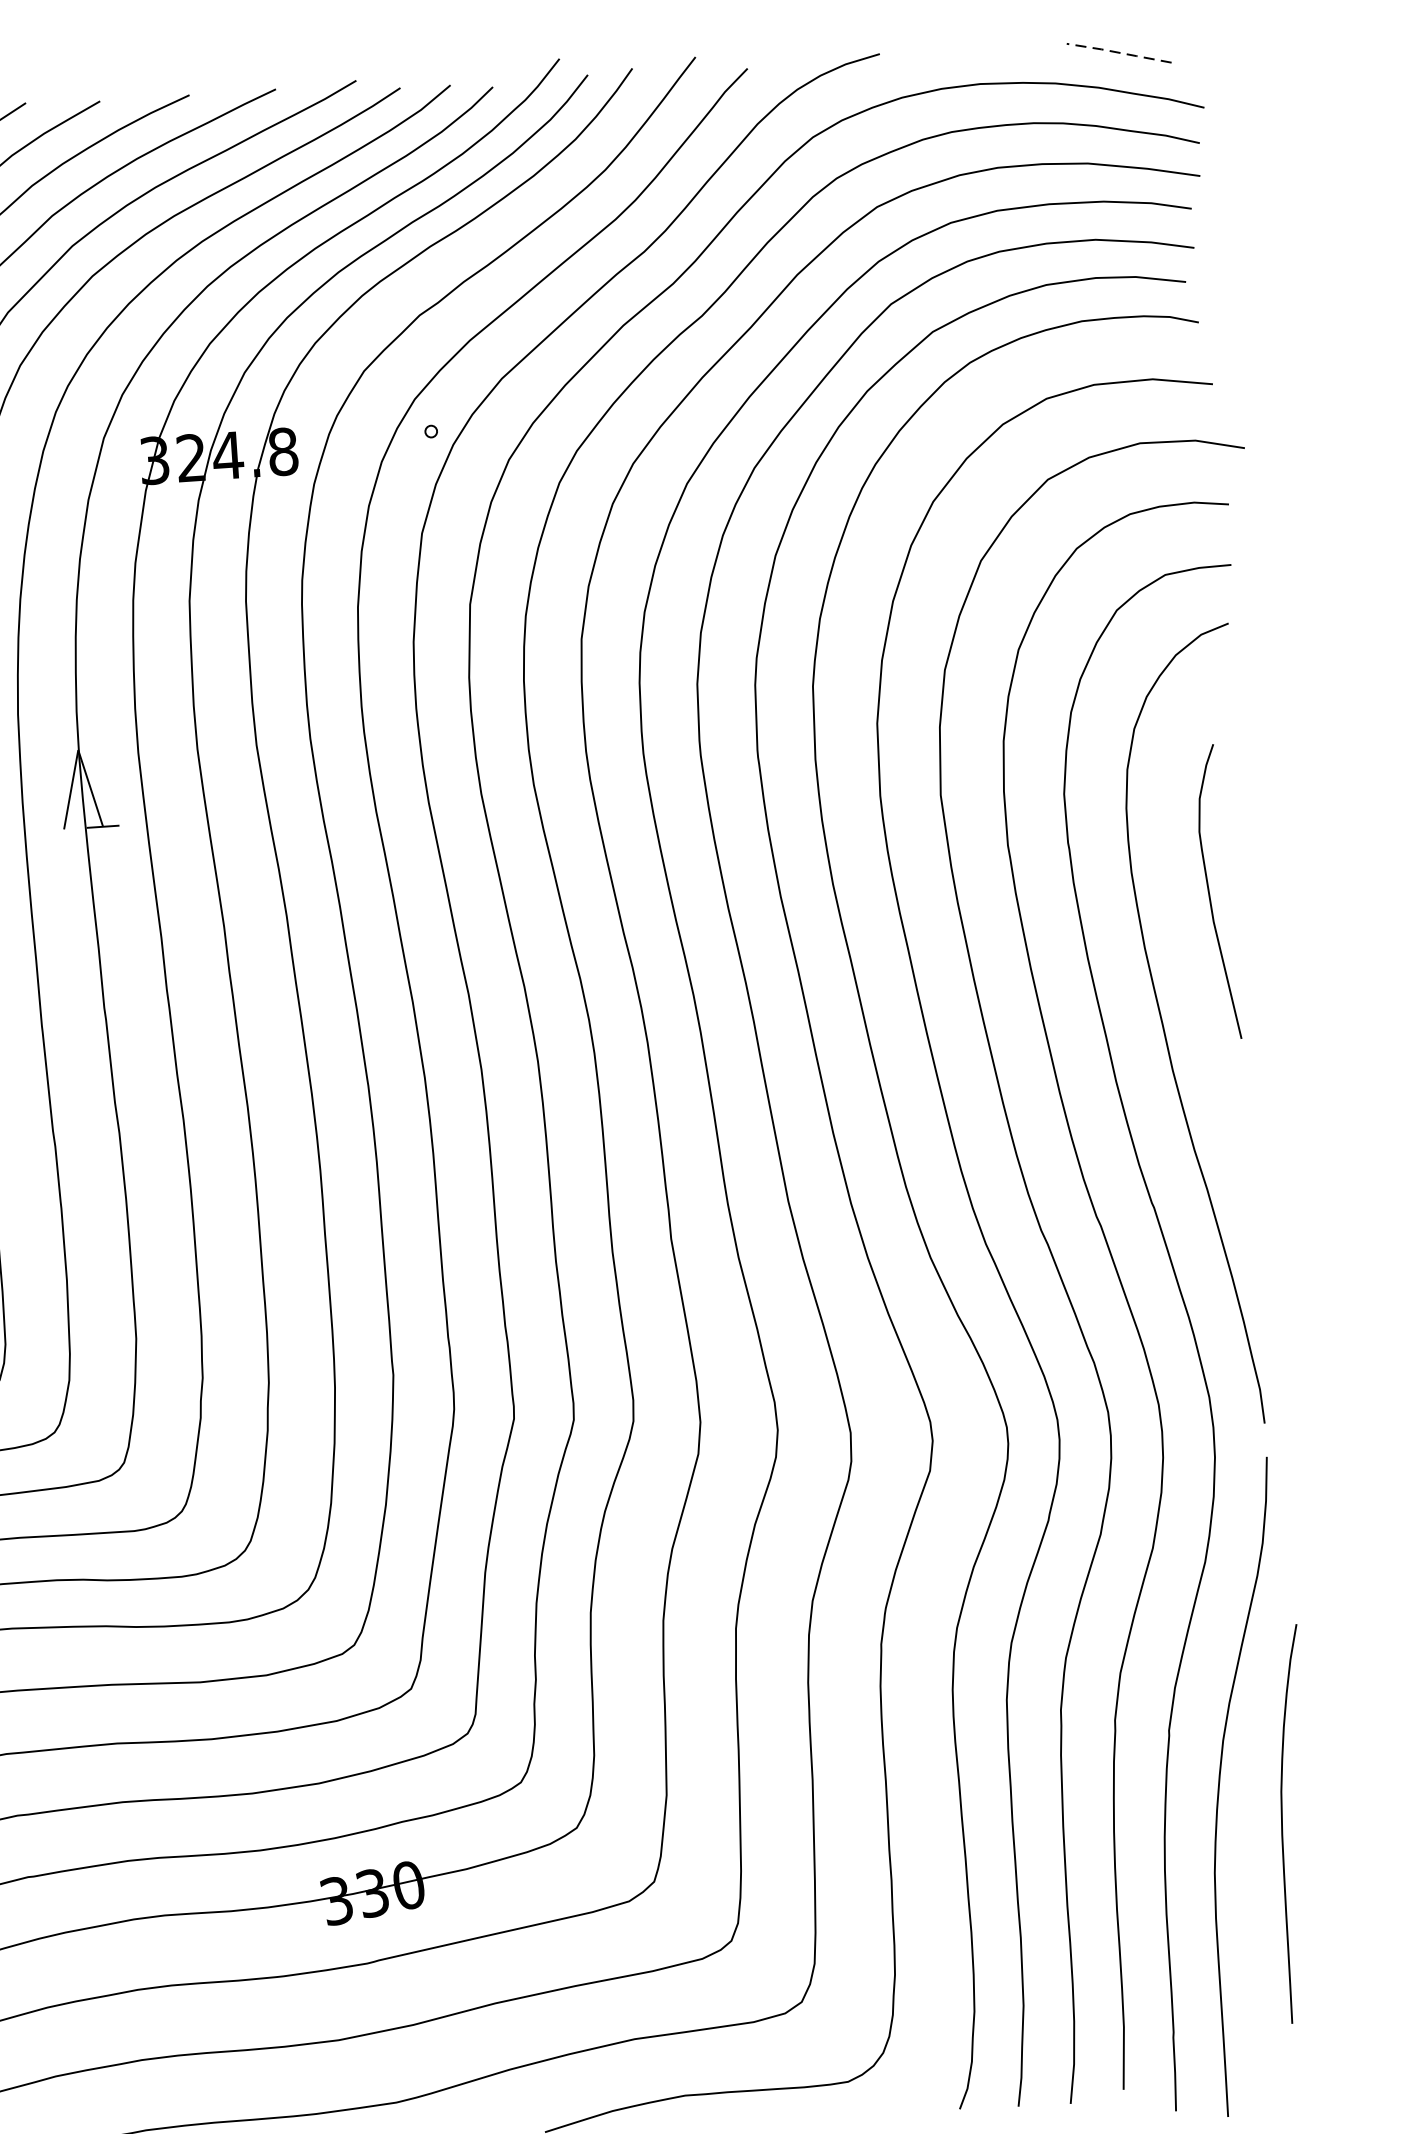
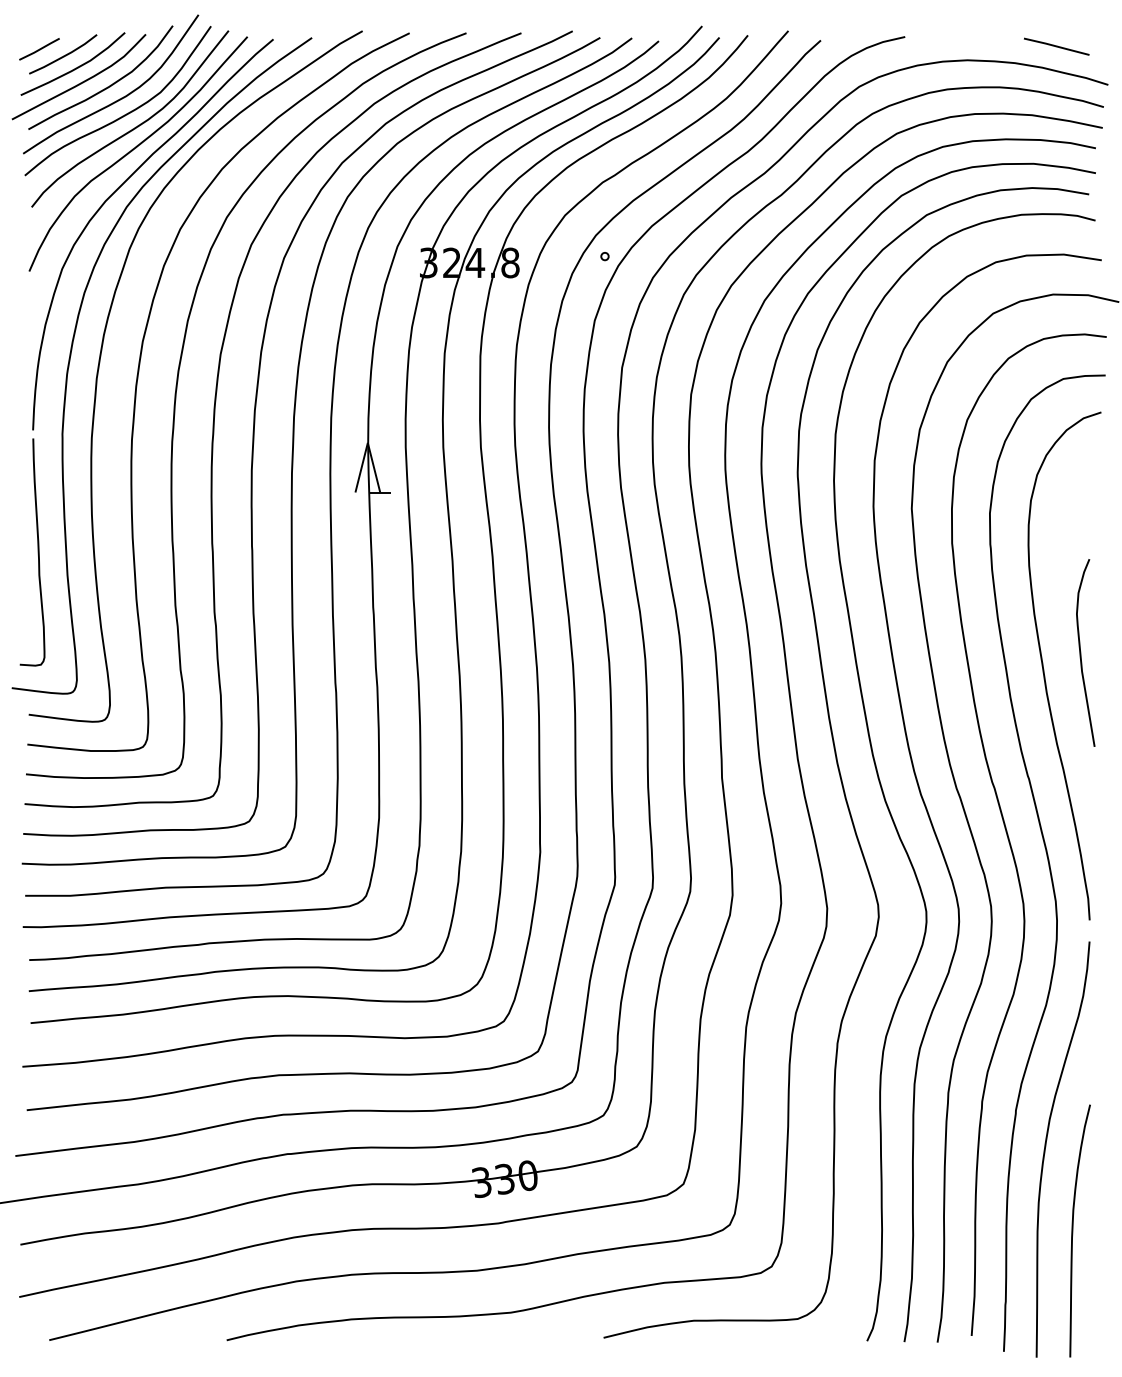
line: (1118, 52) -> (1056, 46), dashed -> solid
curve: (1210, 891) -> (1081, 652), moved
curve: (1283, 1823) -> (1073, 1230), moved

